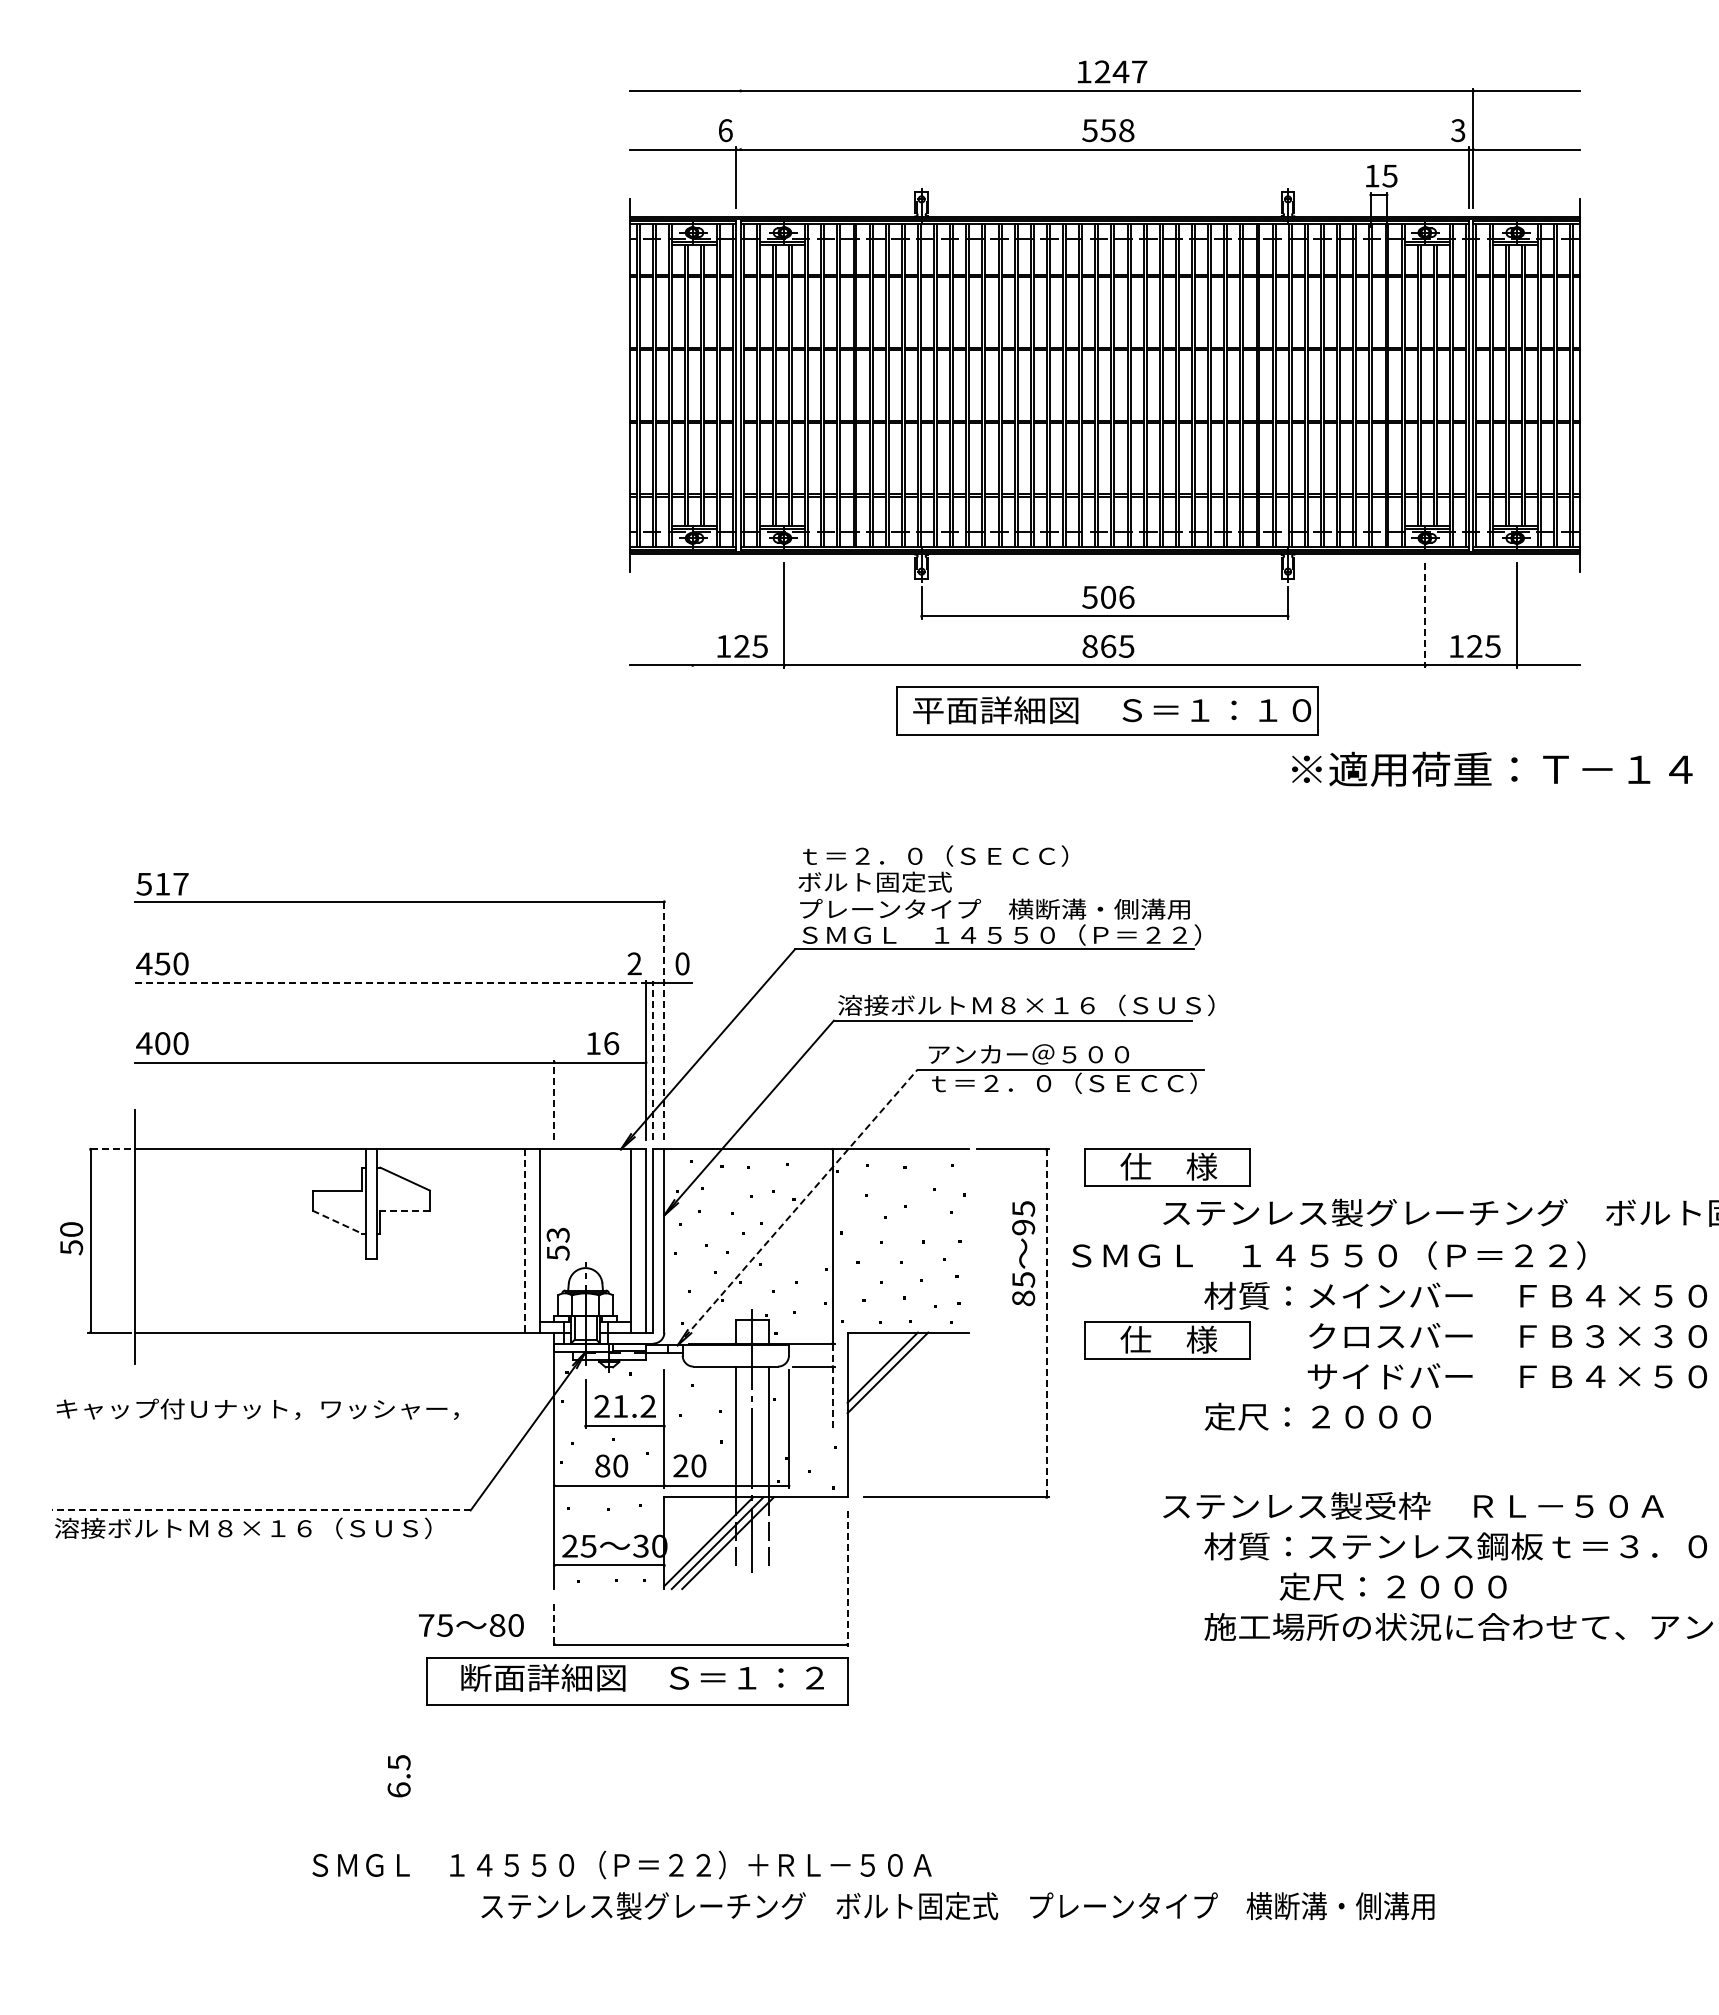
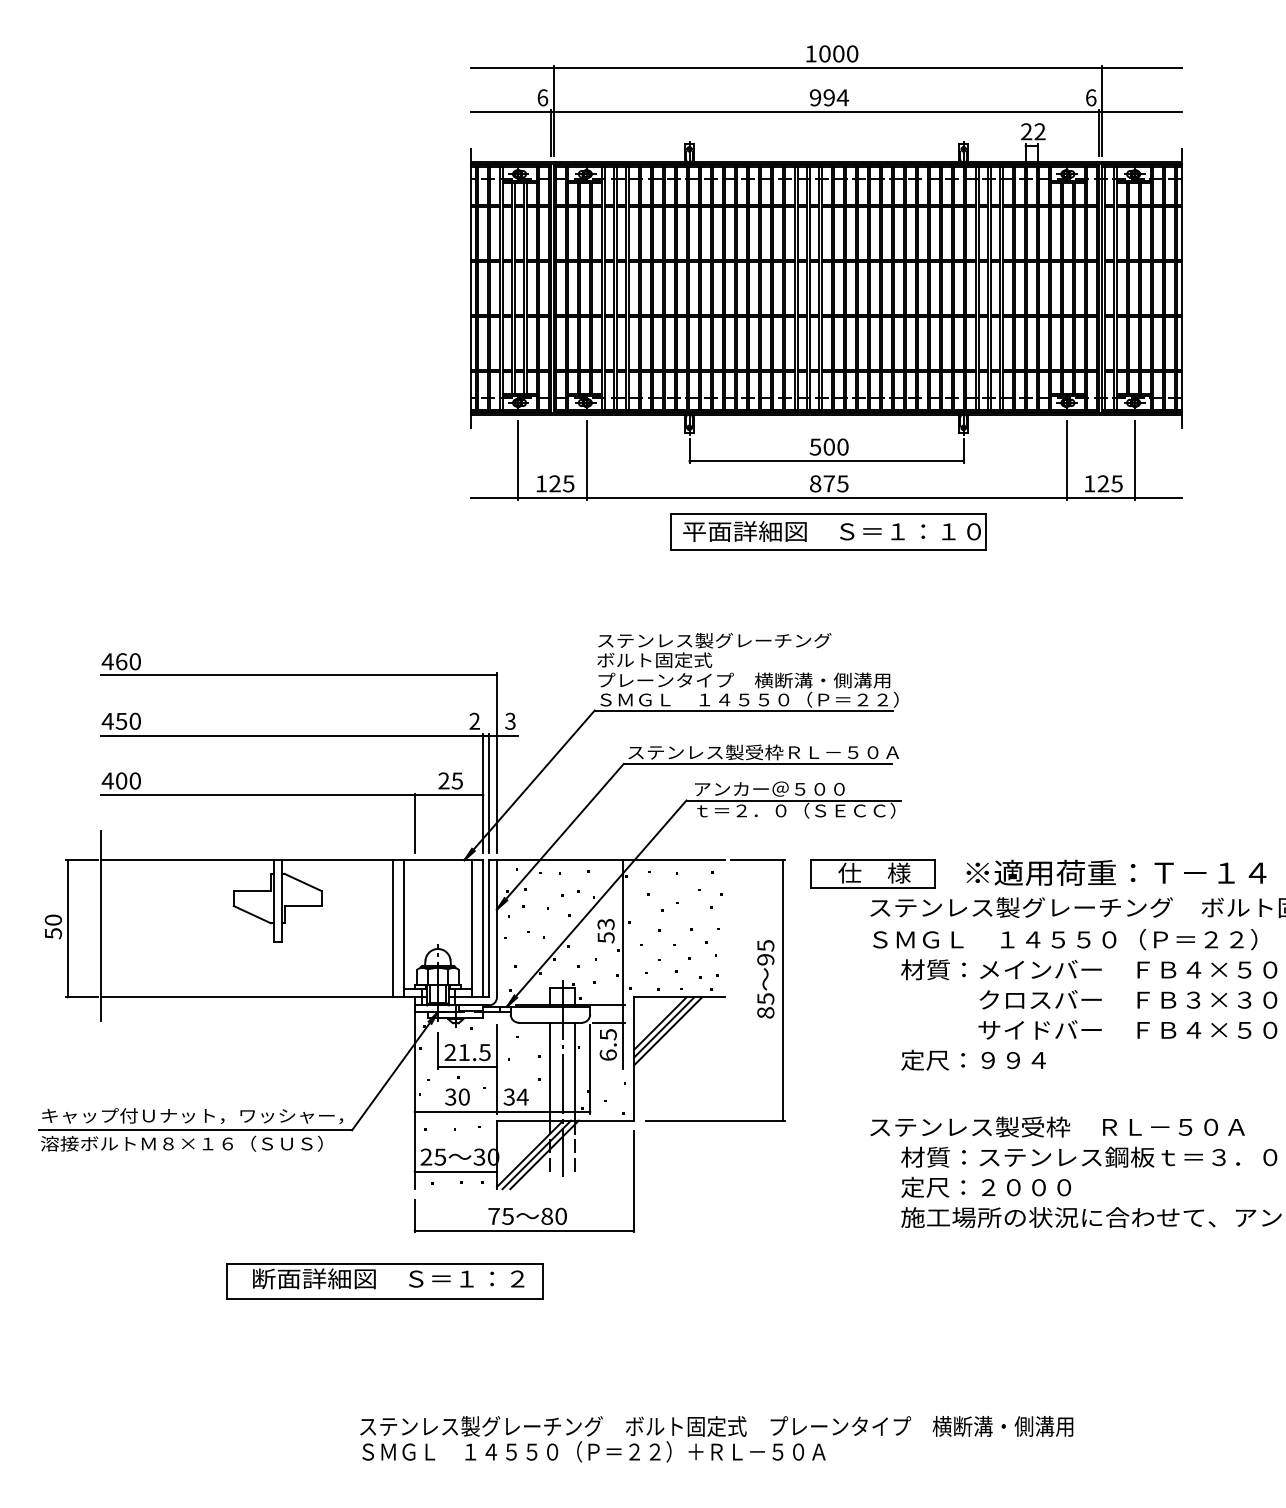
text: (1121, 71) -> (839, 53), 1247 -> 1000
text: (1108, 130) -> (829, 97), 558 -> 994
text: (1458, 130) -> (1091, 97), 3 -> 6
line: (740, 148) -> (553, 111), added
text: (1380, 175) -> (1032, 131), 15 -> 22
text: (1126, 596) -> (842, 446), 506 -> 500
line: (692, 614) -> (518, 459), added
line: (1425, 615) -> (1066, 460), dashed -> solid
text: (1108, 646) -> (829, 483), 865 -> 875
text: (1492, 768) -> (1116, 872), moved
text: (955, 855) -> (714, 640), ｔ＝２．０（ＳＥＣＣ） -> ステンレス製グレーチング
text: (162, 883) -> (121, 661), 517 -> 460
text: (682, 963) -> (510, 721), 0 -> 3
line: (390, 982) -> (292, 735), dashed -> solid
text: (1026, 1005) -> (767, 752), 溶接ボルトＭ８×１６（ＳＵＳ） -> ステンレス製受枠ＲＬ－５０Ａ
line: (664, 1019) -> (497, 762), dashed -> solid
text: (602, 1043) -> (450, 780), 16 -> 25
line: (653, 1060) -> (488, 793), dashed -> solid
line: (554, 1100) -> (414, 823), dashed -> solid
line: (109, 1149) -> (81, 860), dashed -> solid
line: (797, 1207) -> (596, 903), dashed -> solid
line: (405, 1210) -> (303, 905), dashed -> solid
line: (337, 1222) -> (252, 914), dashed -> solid
line: (525, 1240) -> (393, 928), dashed -> solid
text: (557, 1244) -> (605, 931), moved
text: (1023, 1253) -> (765, 979), moved
text: (1328, 1255) -> (1065, 939), moved
line: (1046, 1322) -> (782, 989), dashed -> solid
part: (1167, 1340) -> (873, 1003), removed
line: (892, 1377) -> (667, 1030), added
line: (832, 1386) -> (622, 1037), dashed -> solid
text: (647, 1406) -> (484, 1052), 21.2 -> 21.5
text: (257, 1408) -> (192, 1115), moved
text: (1371, 1416) -> (1026, 1060), 定尺：２０００ -> 定尺：９９４
text: (602, 1465) -> (450, 1096), 80 -> 30
text: (689, 1465) -> (515, 1096), 20 -> 34
line: (261, 1510) -> (195, 1130), dashed -> solid
line: (847, 1578) -> (634, 1181), dashed -> solid
text: (1392, 1586) -> (985, 1187), moved
text: (471, 1625) -> (527, 1216), moved
line: (554, 1625) -> (414, 1216), dashed -> solid
part: (637, 1681) -> (384, 1281), moved
text: (398, 1776) -> (607, 1045), moved
text: (621, 1864) -> (593, 1451), moved

